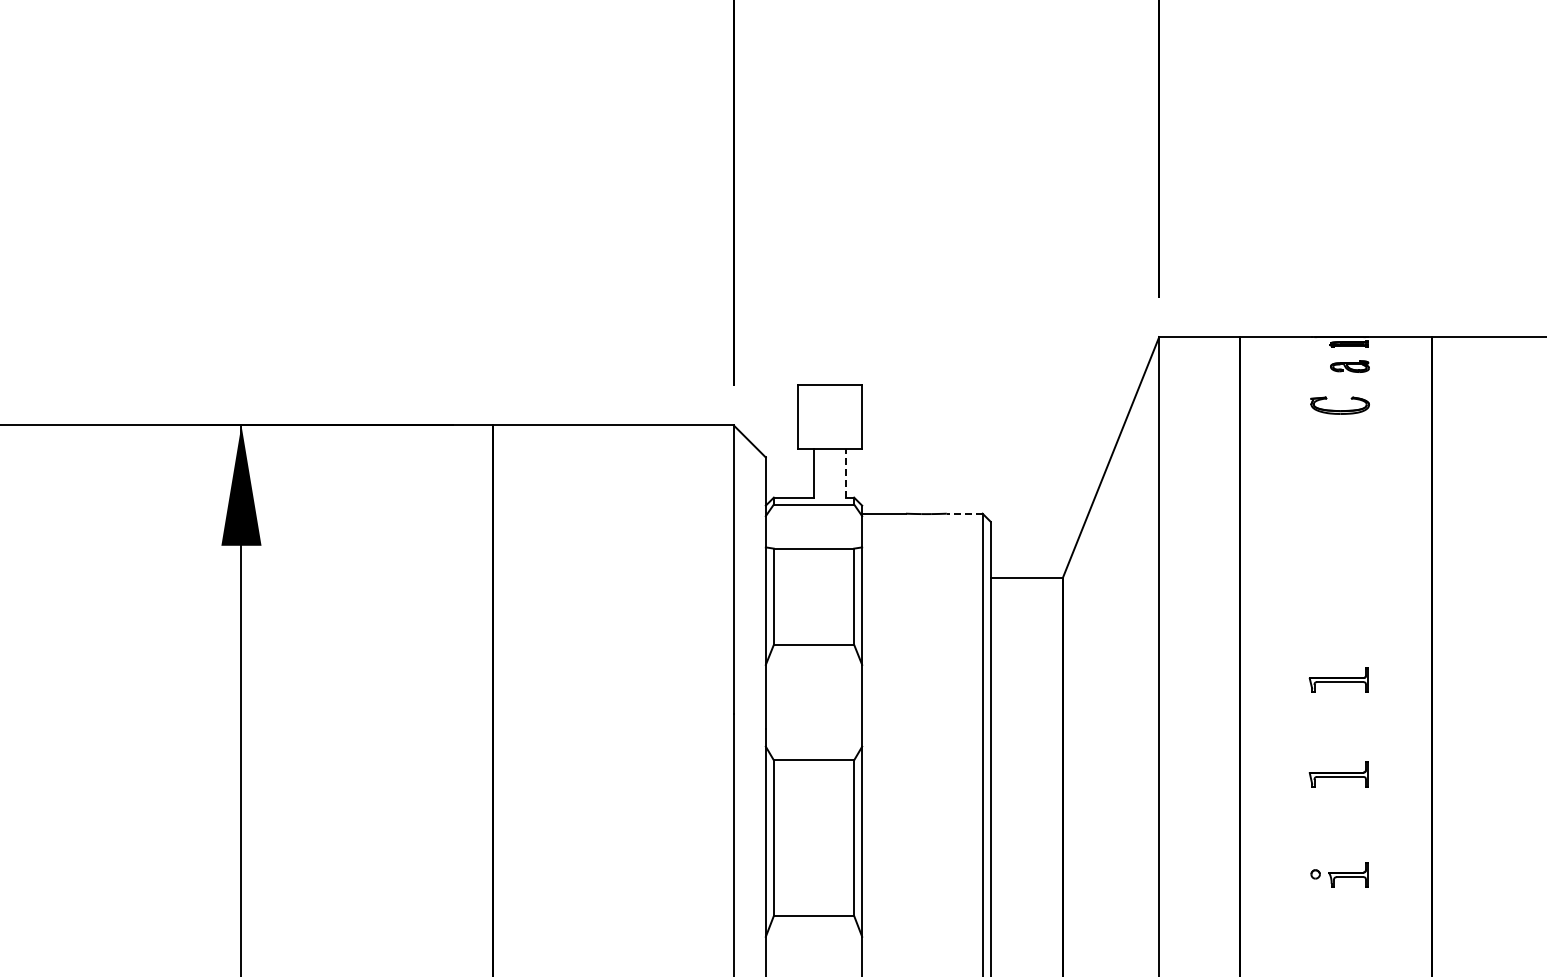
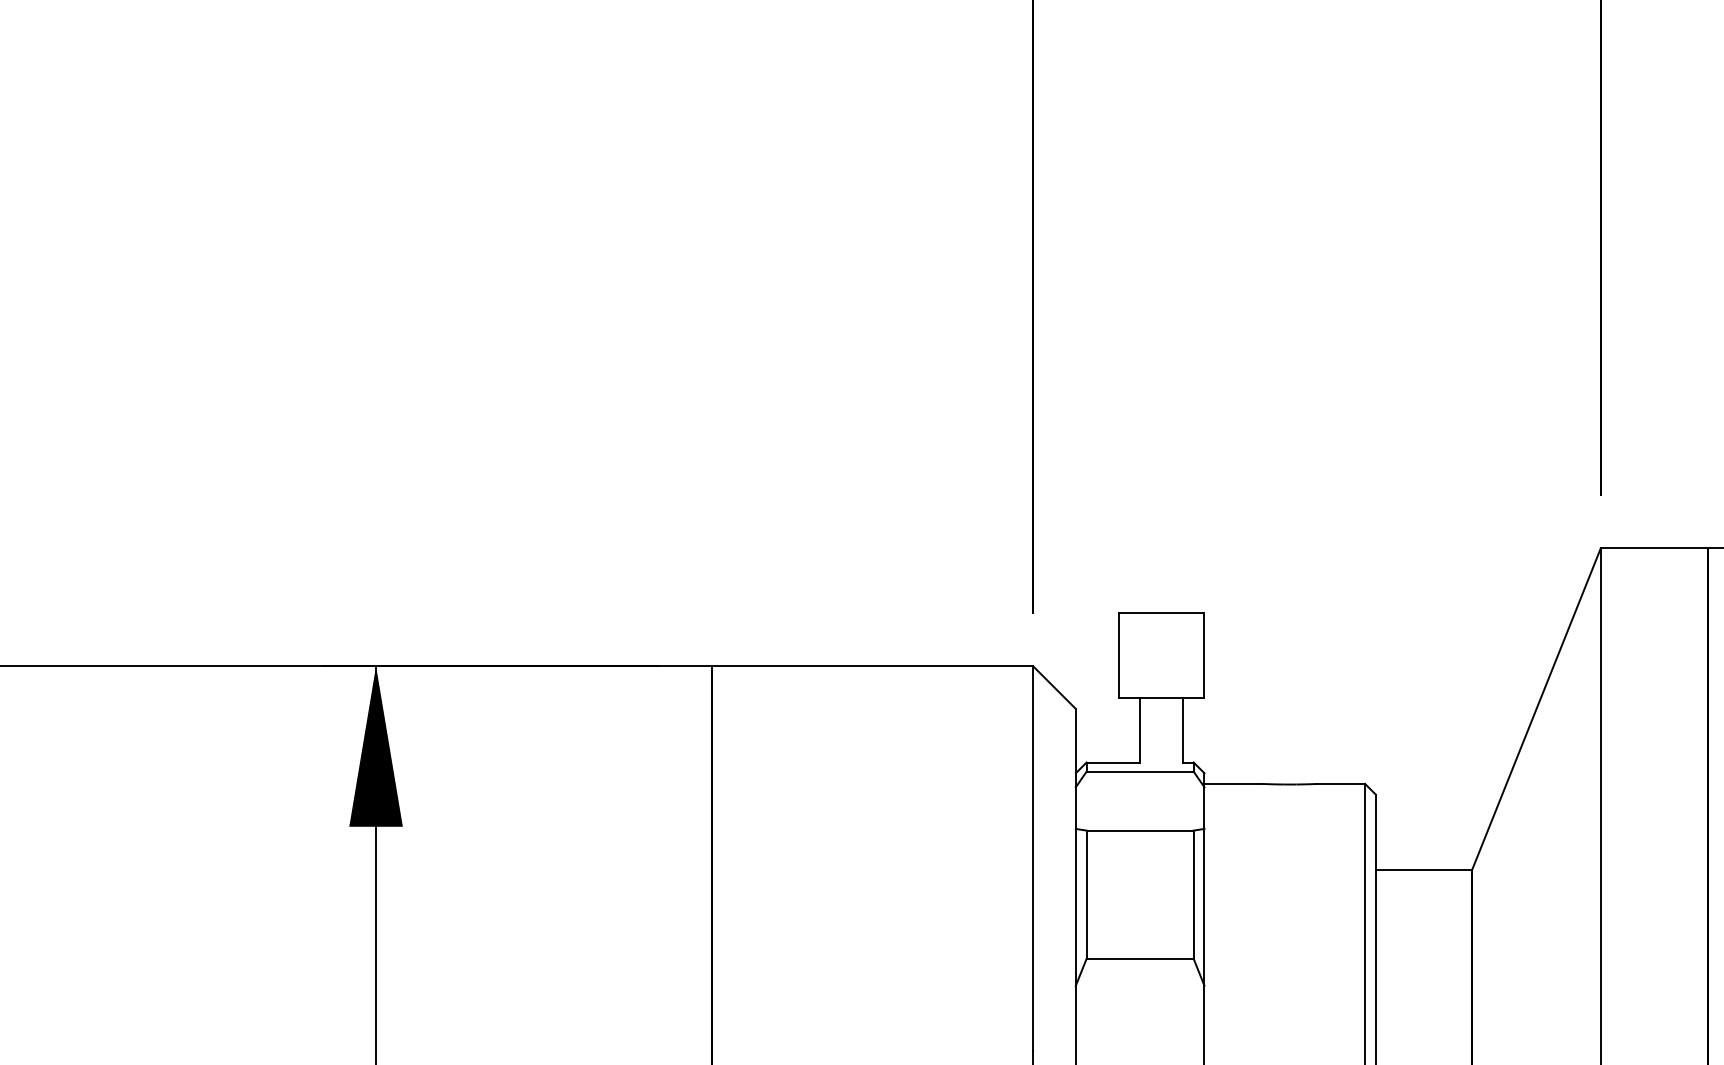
line: (846, 473) -> (1183, 730), dashed -> solid
line: (964, 513) -> (1340, 783), dashed -> solid

